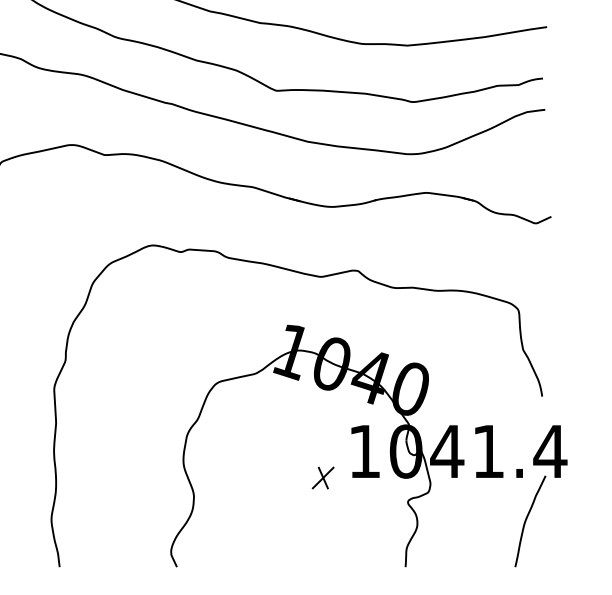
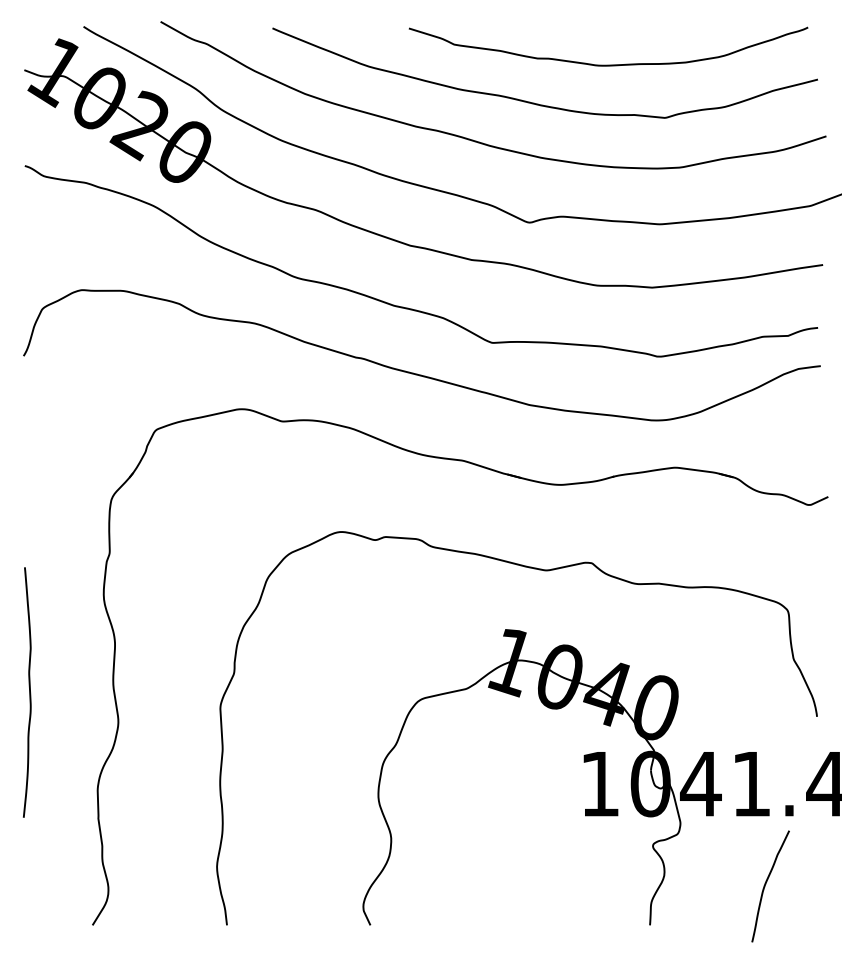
part: (322, 477) -> (548, 815), removed
curve: (527, 519) -> (766, 884), moved

